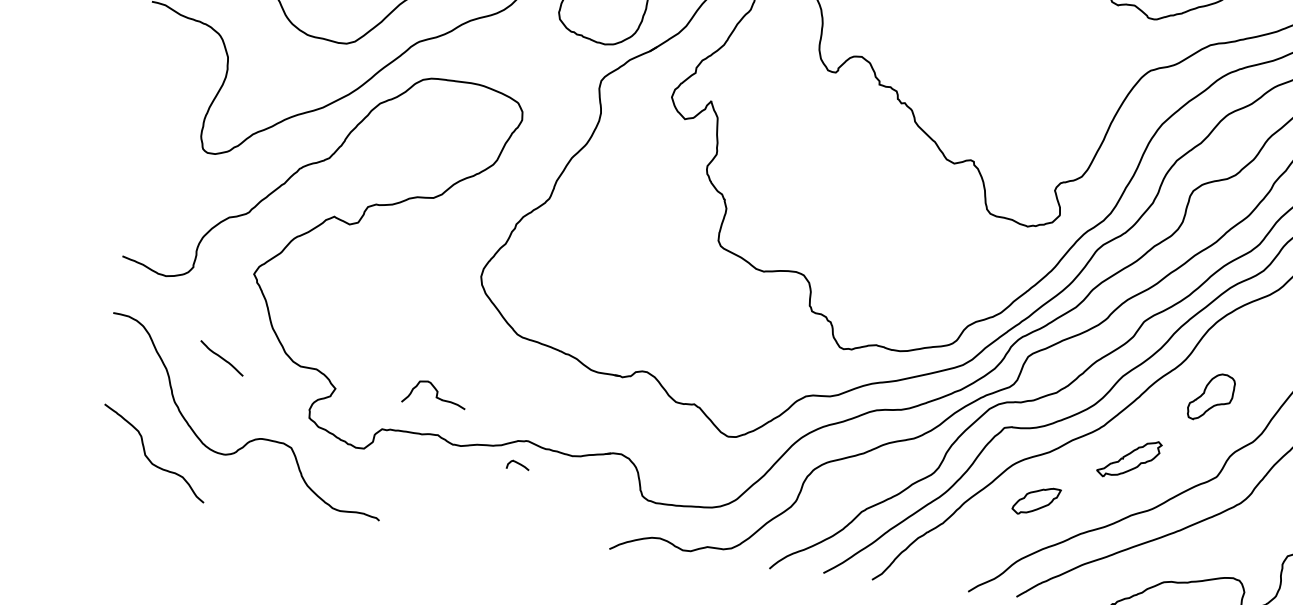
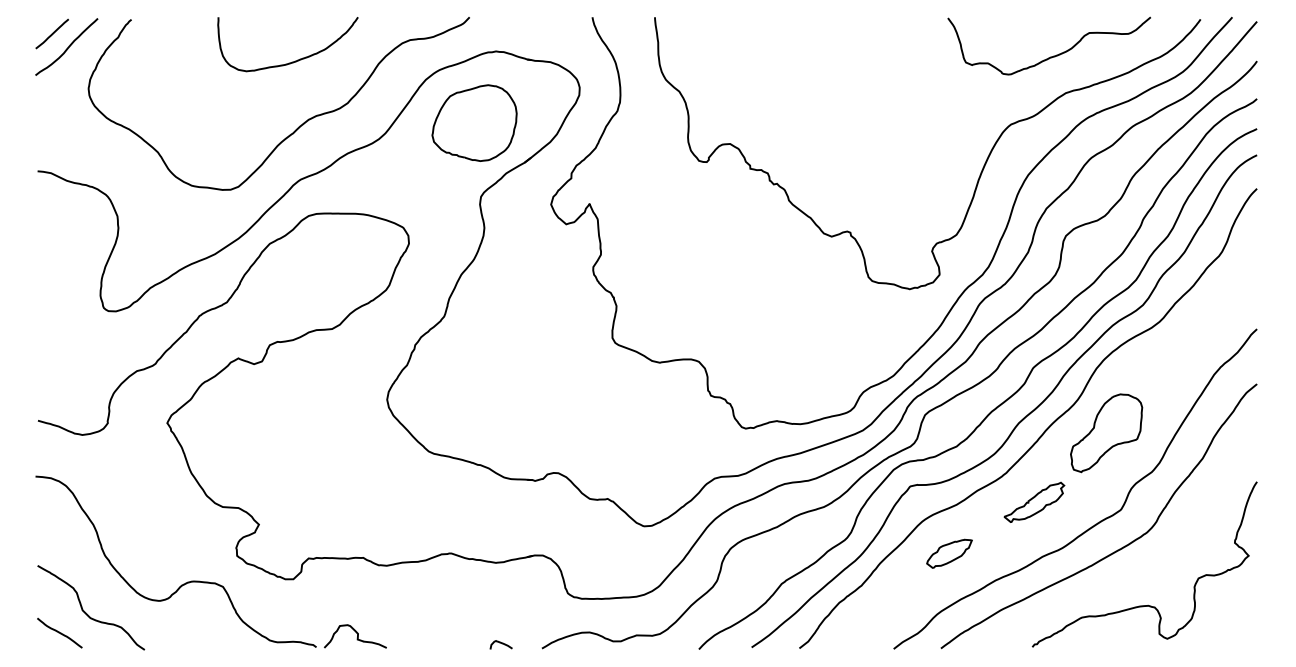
curve: (221, 357) -> (59, 632), moved
curve: (436, 394) -> (357, 636), moved
part: (1211, 397) -> (1106, 433), size x1.67
curve: (517, 463) -> (500, 643), moved

